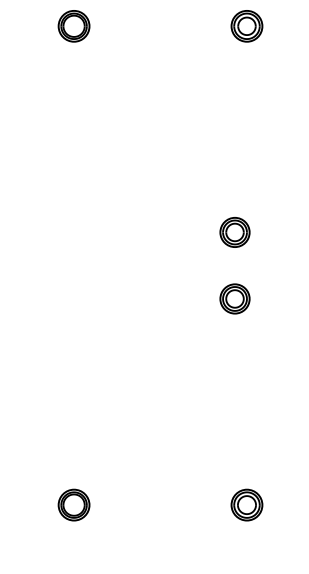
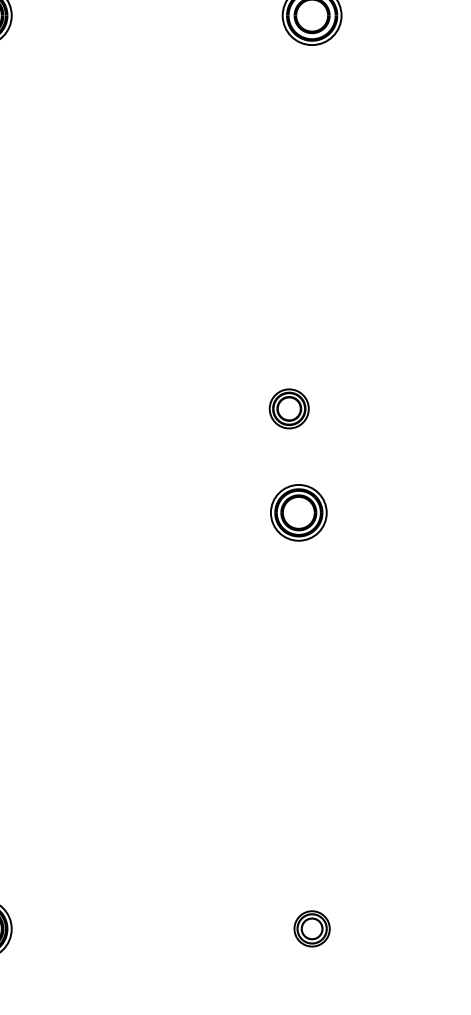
part: (234, 232) -> (288, 408), size x0.7
part: (234, 298) -> (297, 511), moved
part: (246, 504) -> (311, 927), size x0.6

